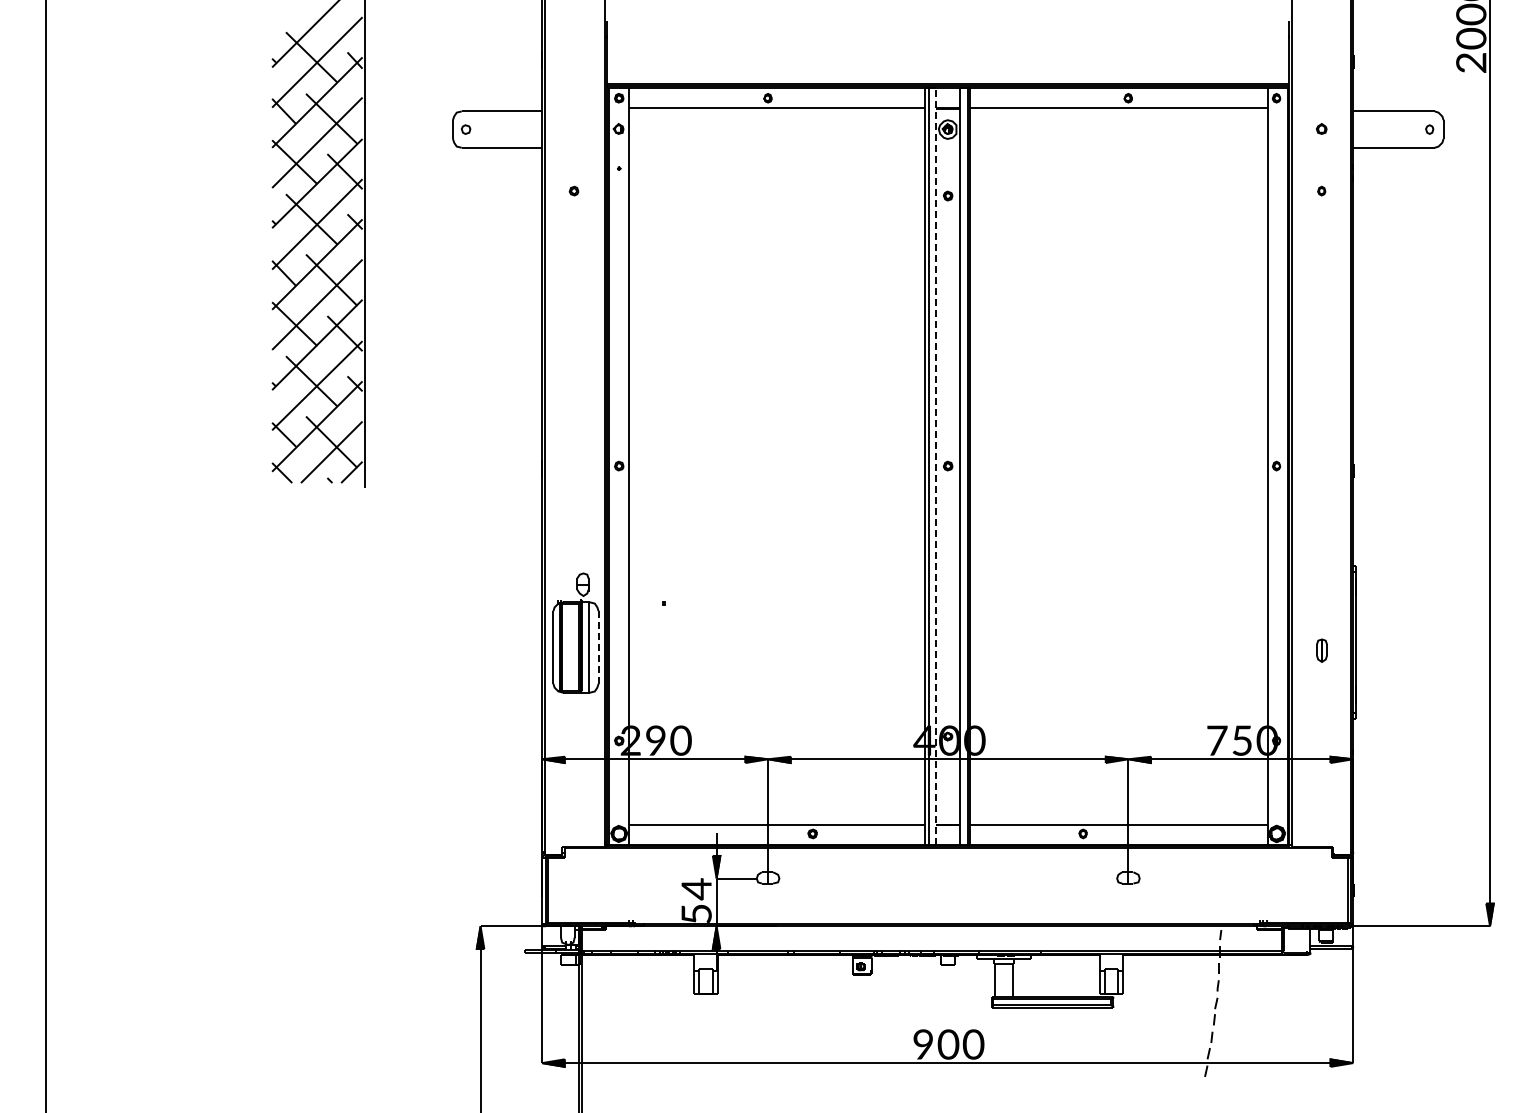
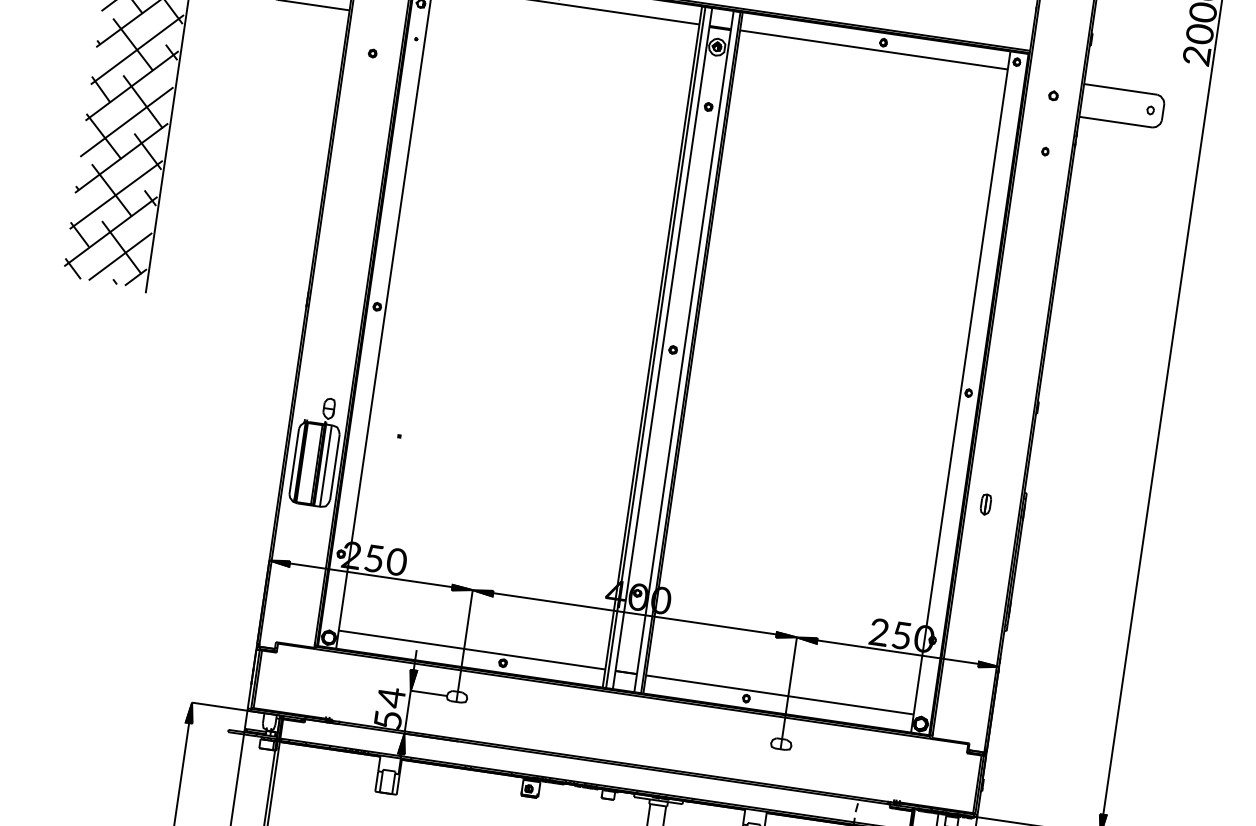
line: (936, 466) -> (662, 348), dashed -> solid
line: (598, 647) -> (334, 467), dashed -> solid
part: (1321, 650) -> (985, 504), moved
text: (655, 740) -> (373, 558), 9 -> 5
text: (1217, 740) -> (879, 632), 7 -> 2

